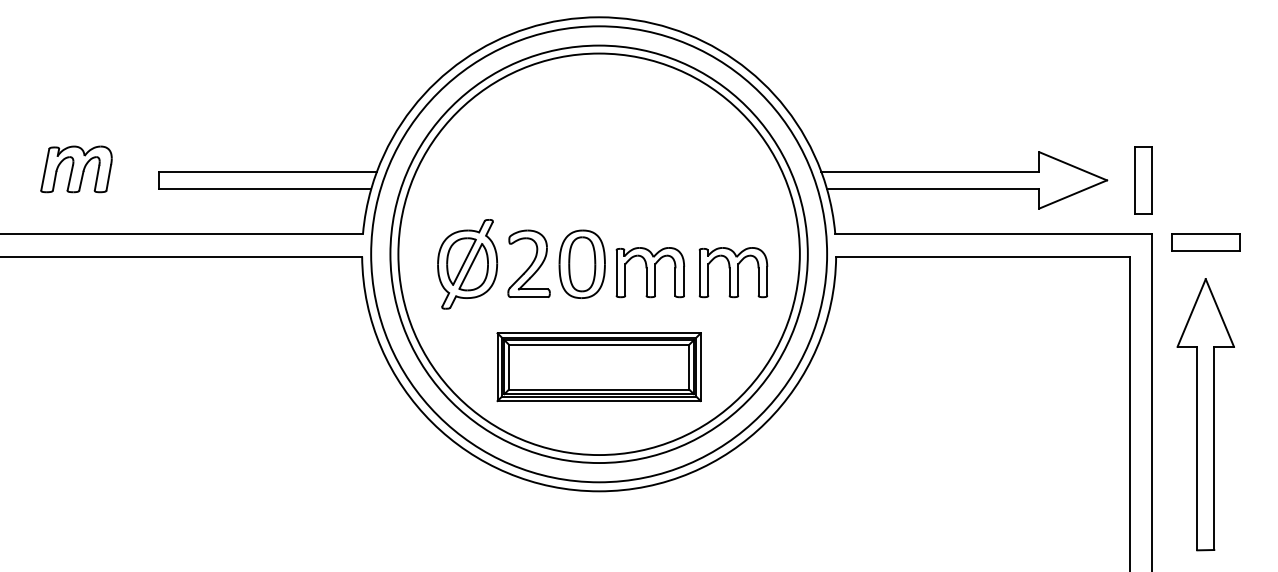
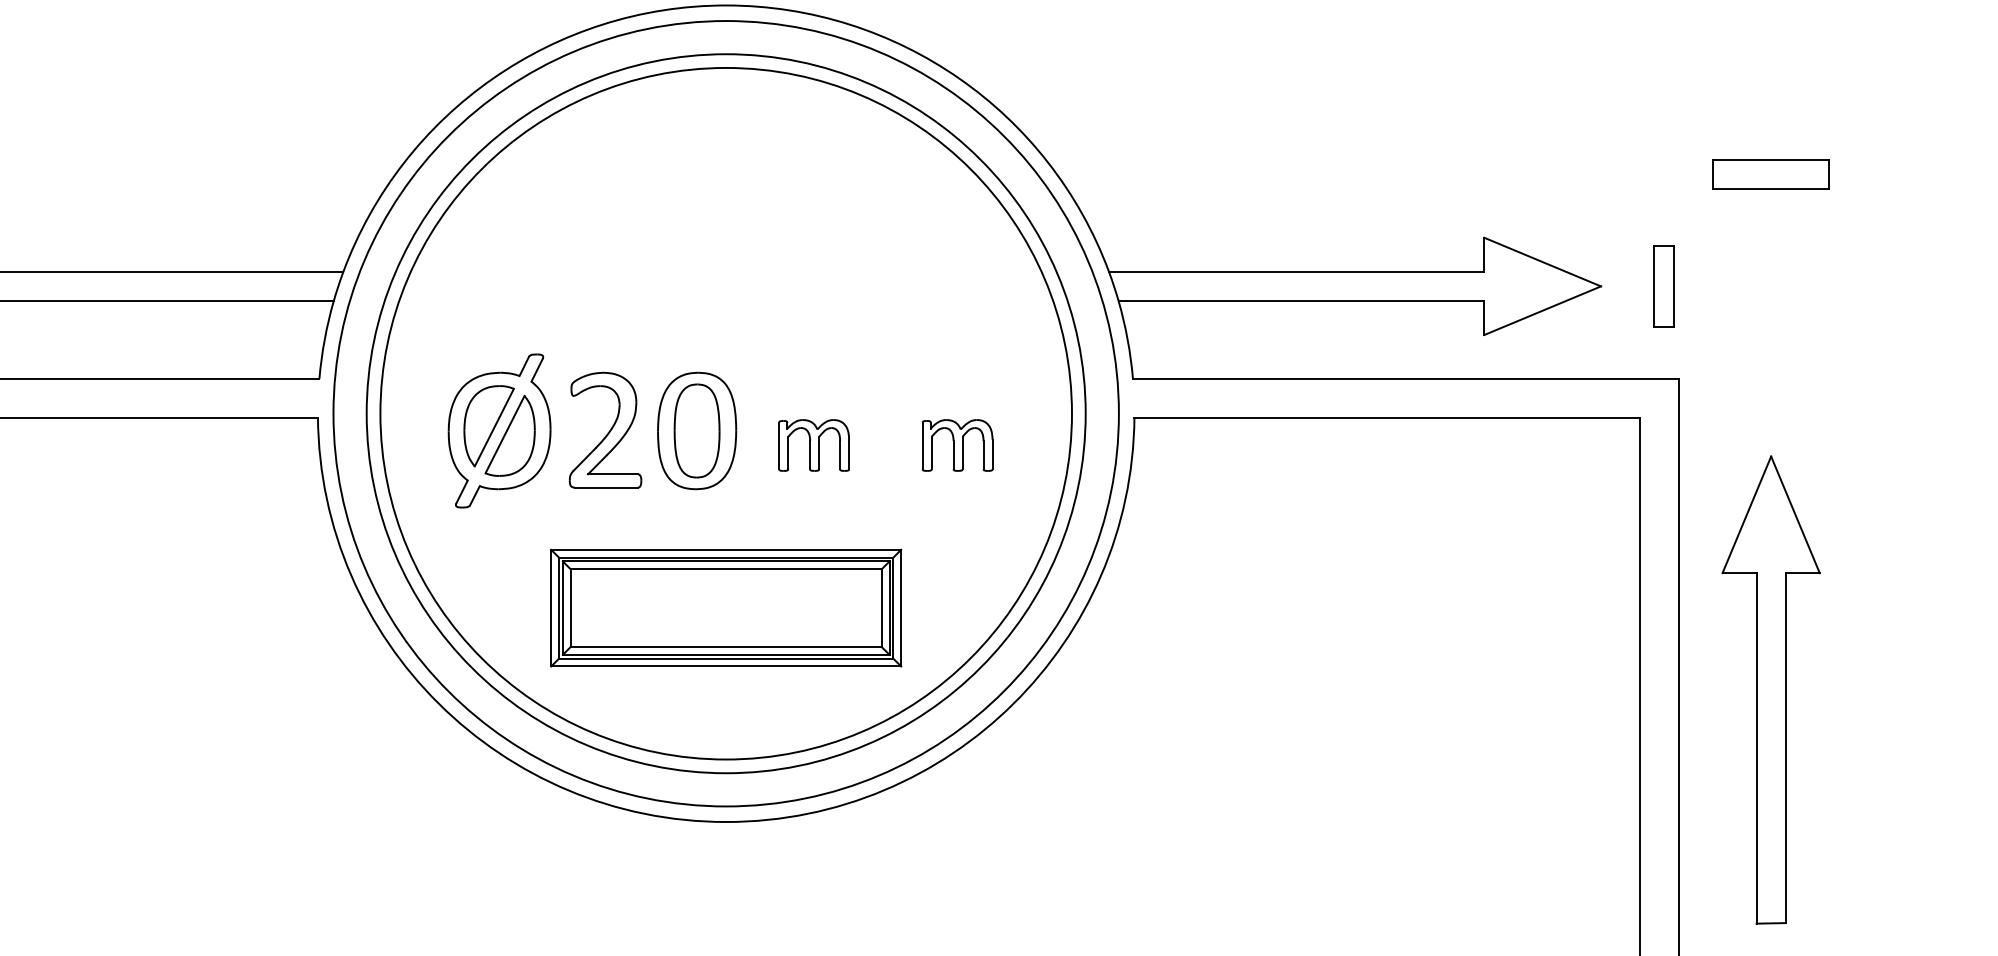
part: (1143, 180) -> (1663, 286), size x0.7
part: (1205, 242) -> (1770, 174), moved
part: (649, 272) -> (812, 445), size x0.6
part: (733, 272) -> (957, 445), size x0.6

